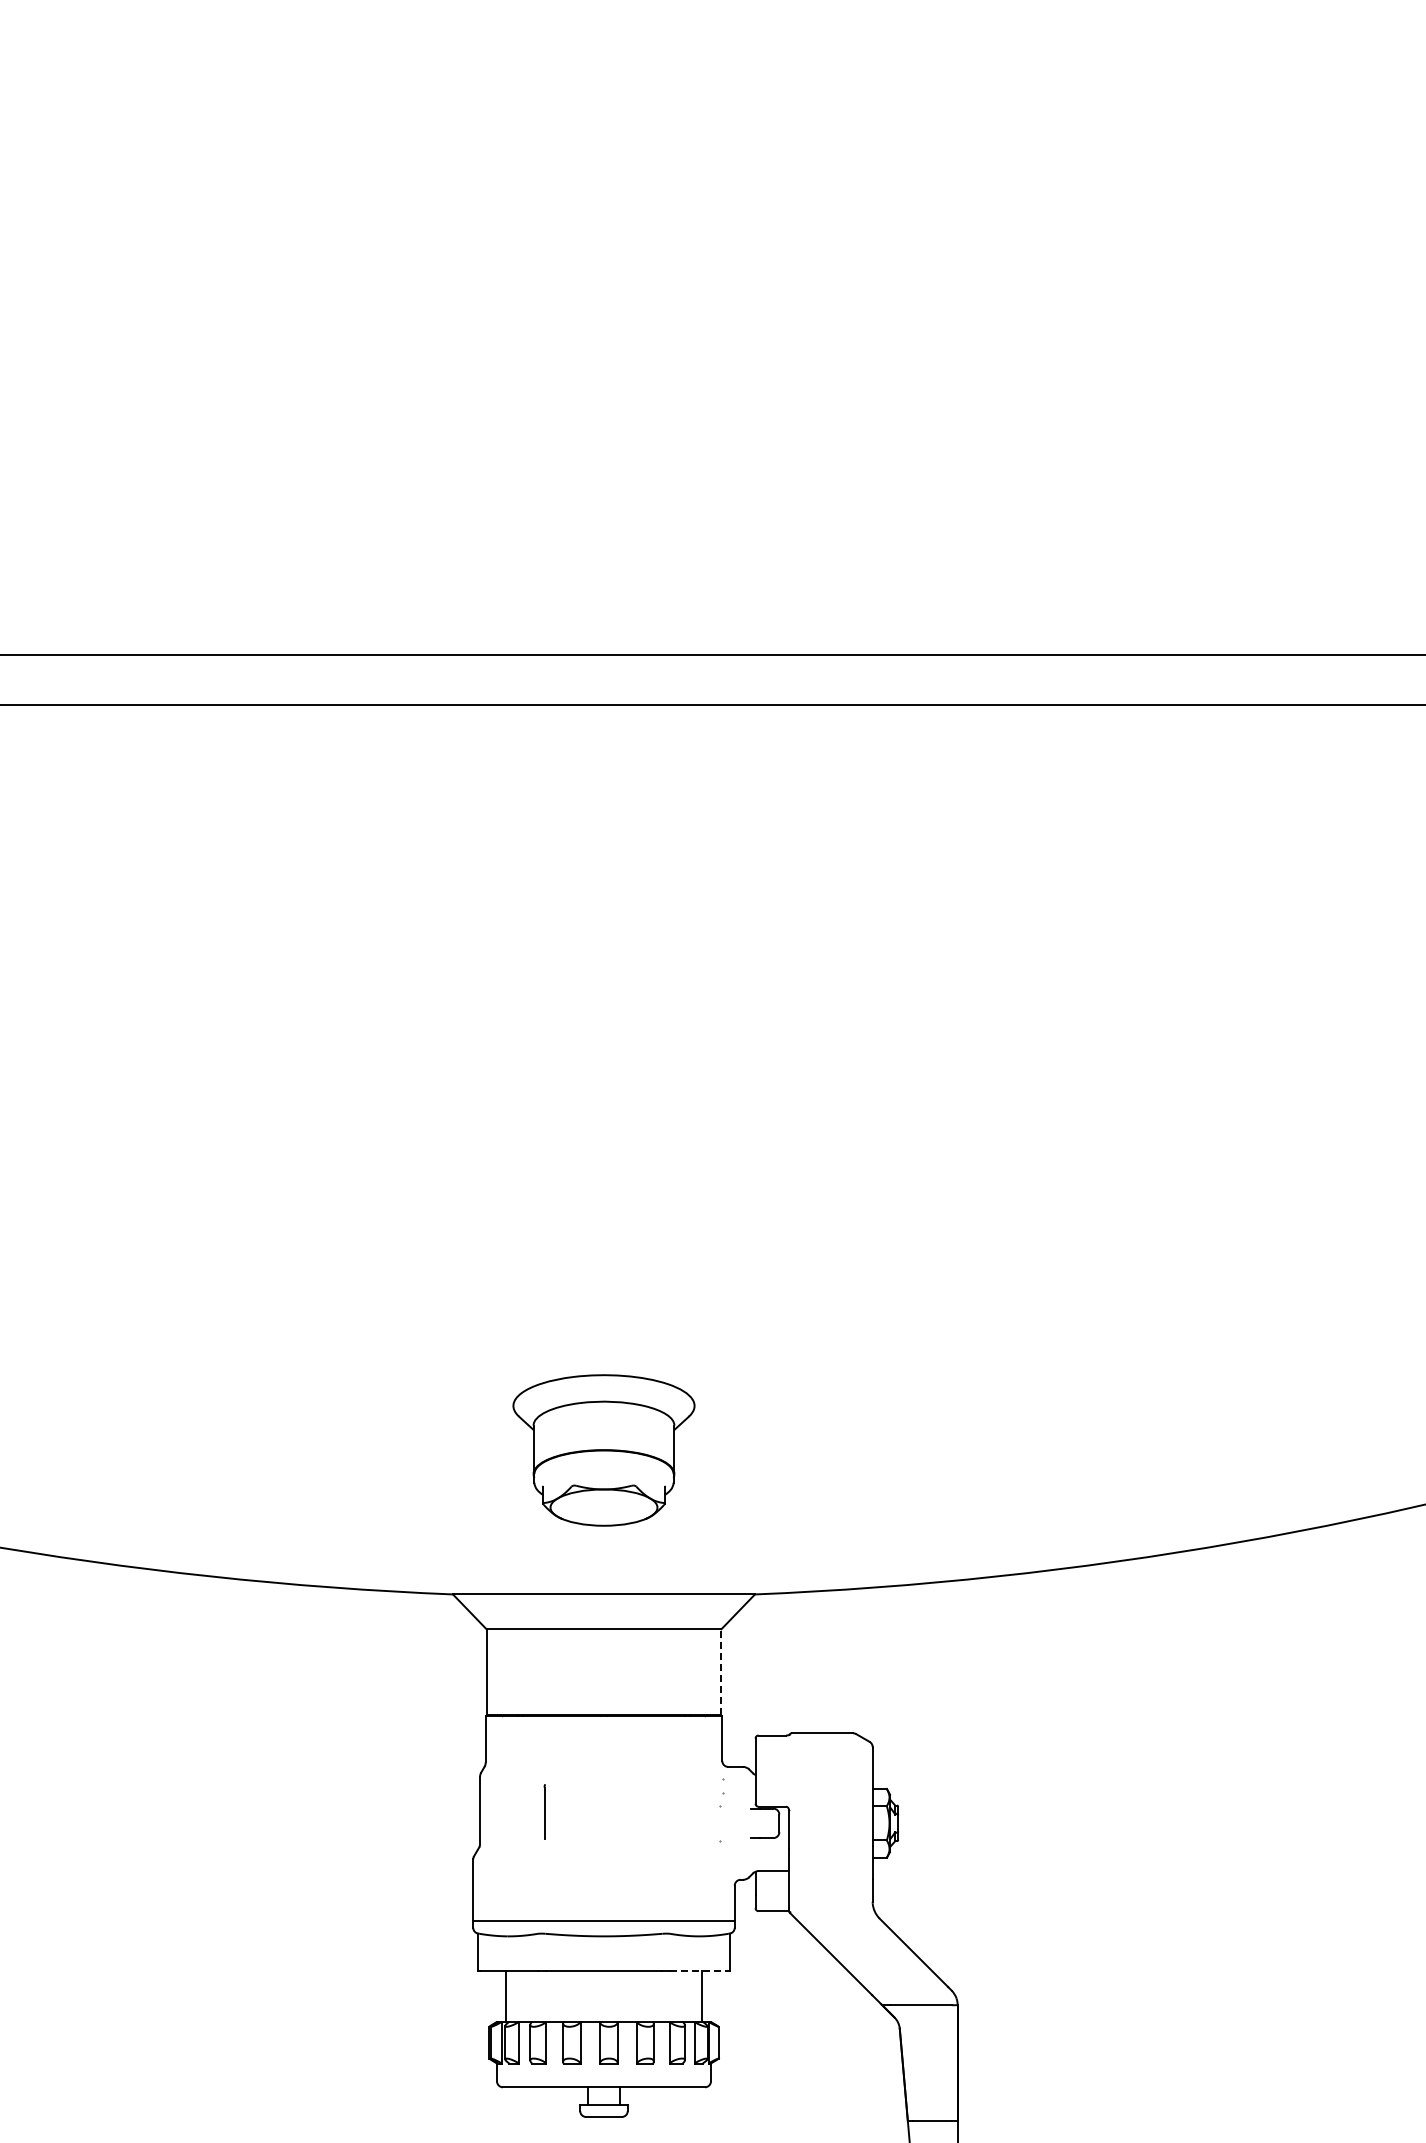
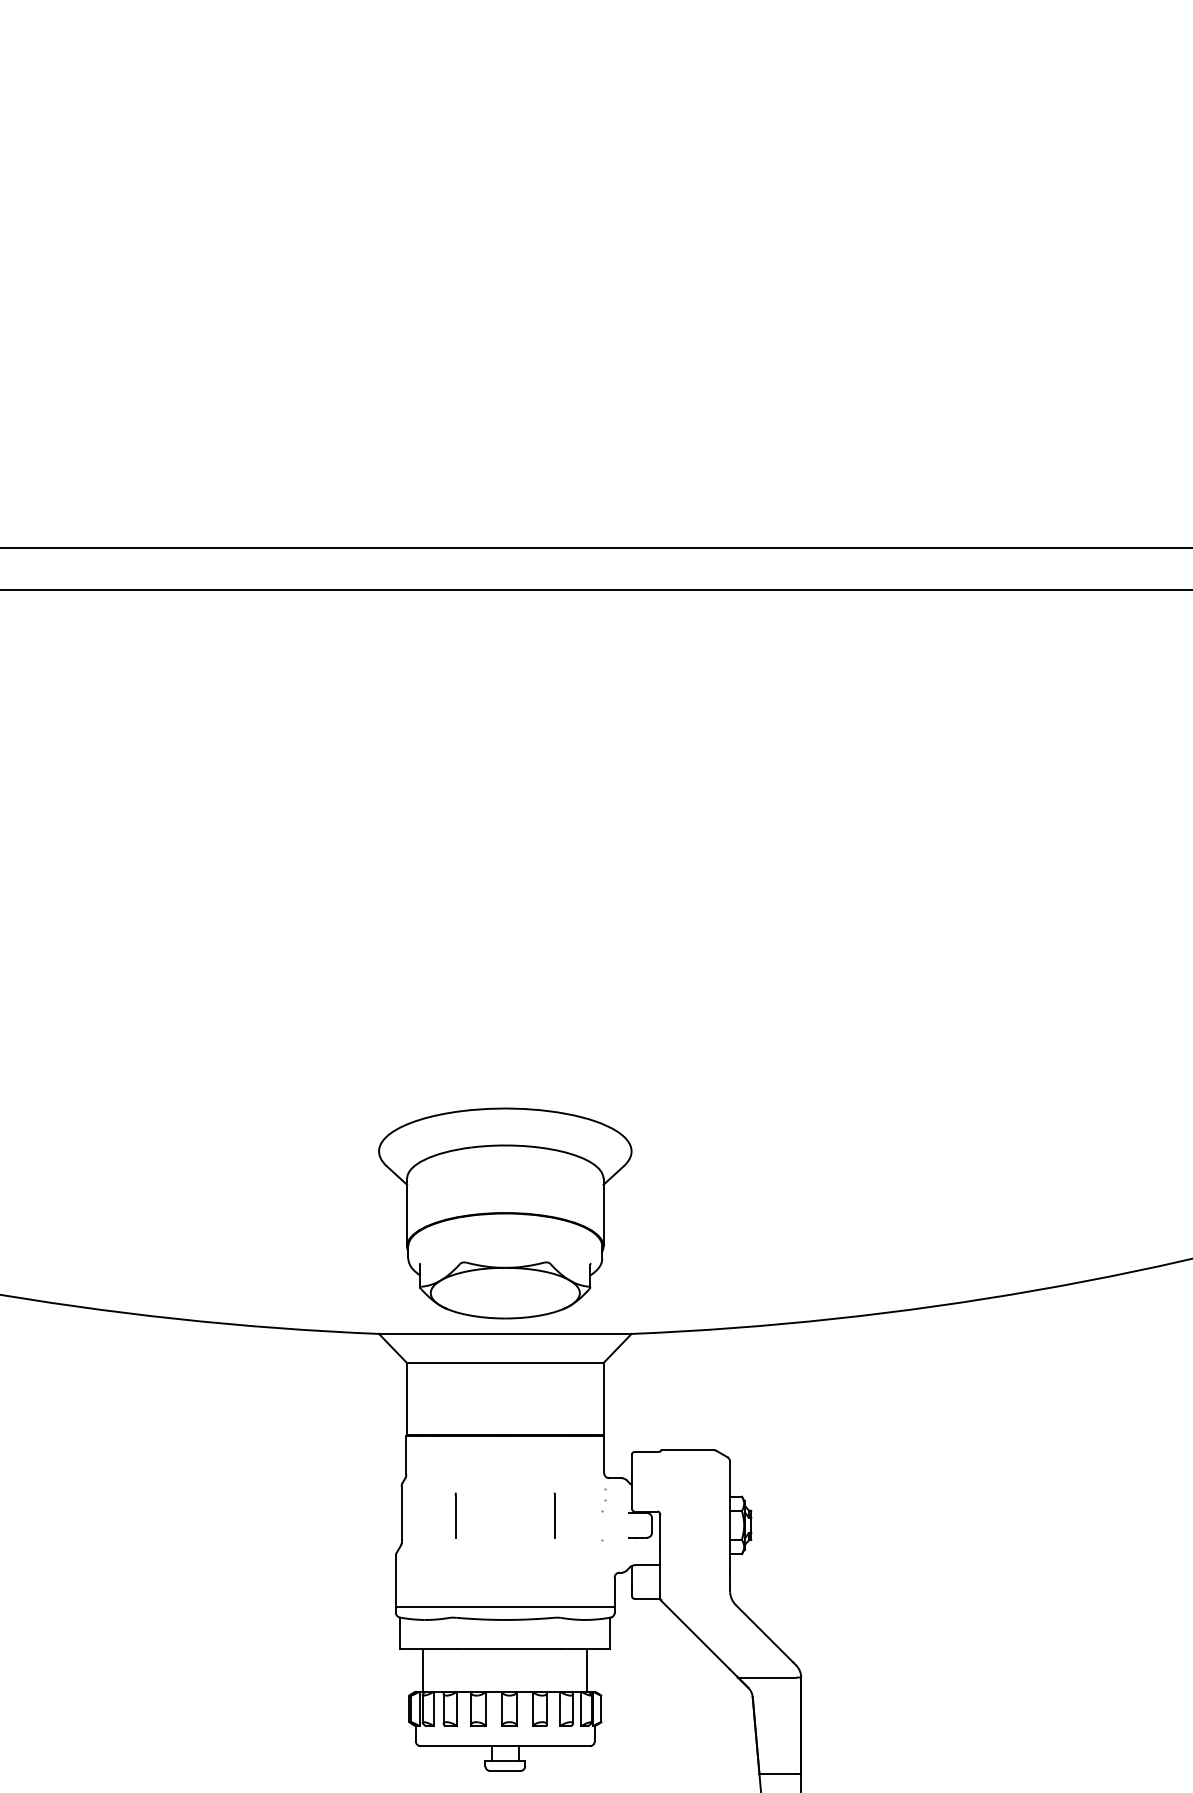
part: (603, 1450) -> (504, 1213), size x1.67
line: (721, 1672) -> (603, 1399), dashed -> solid
line: (663, 1811) -> (555, 1515), added
line: (699, 1971) -> (585, 1649), dashed -> solid

